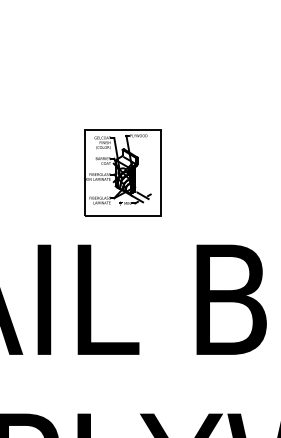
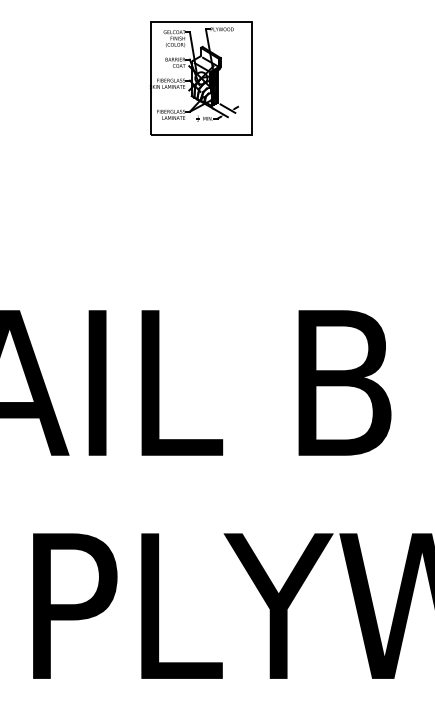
part: (123, 173) -> (201, 78), moved

